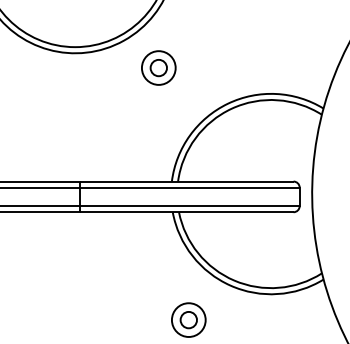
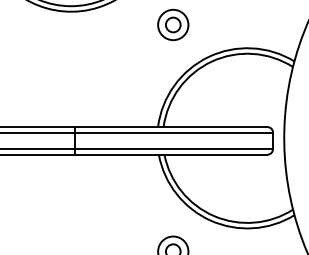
part: (158, 67) -> (173, 24), moved

